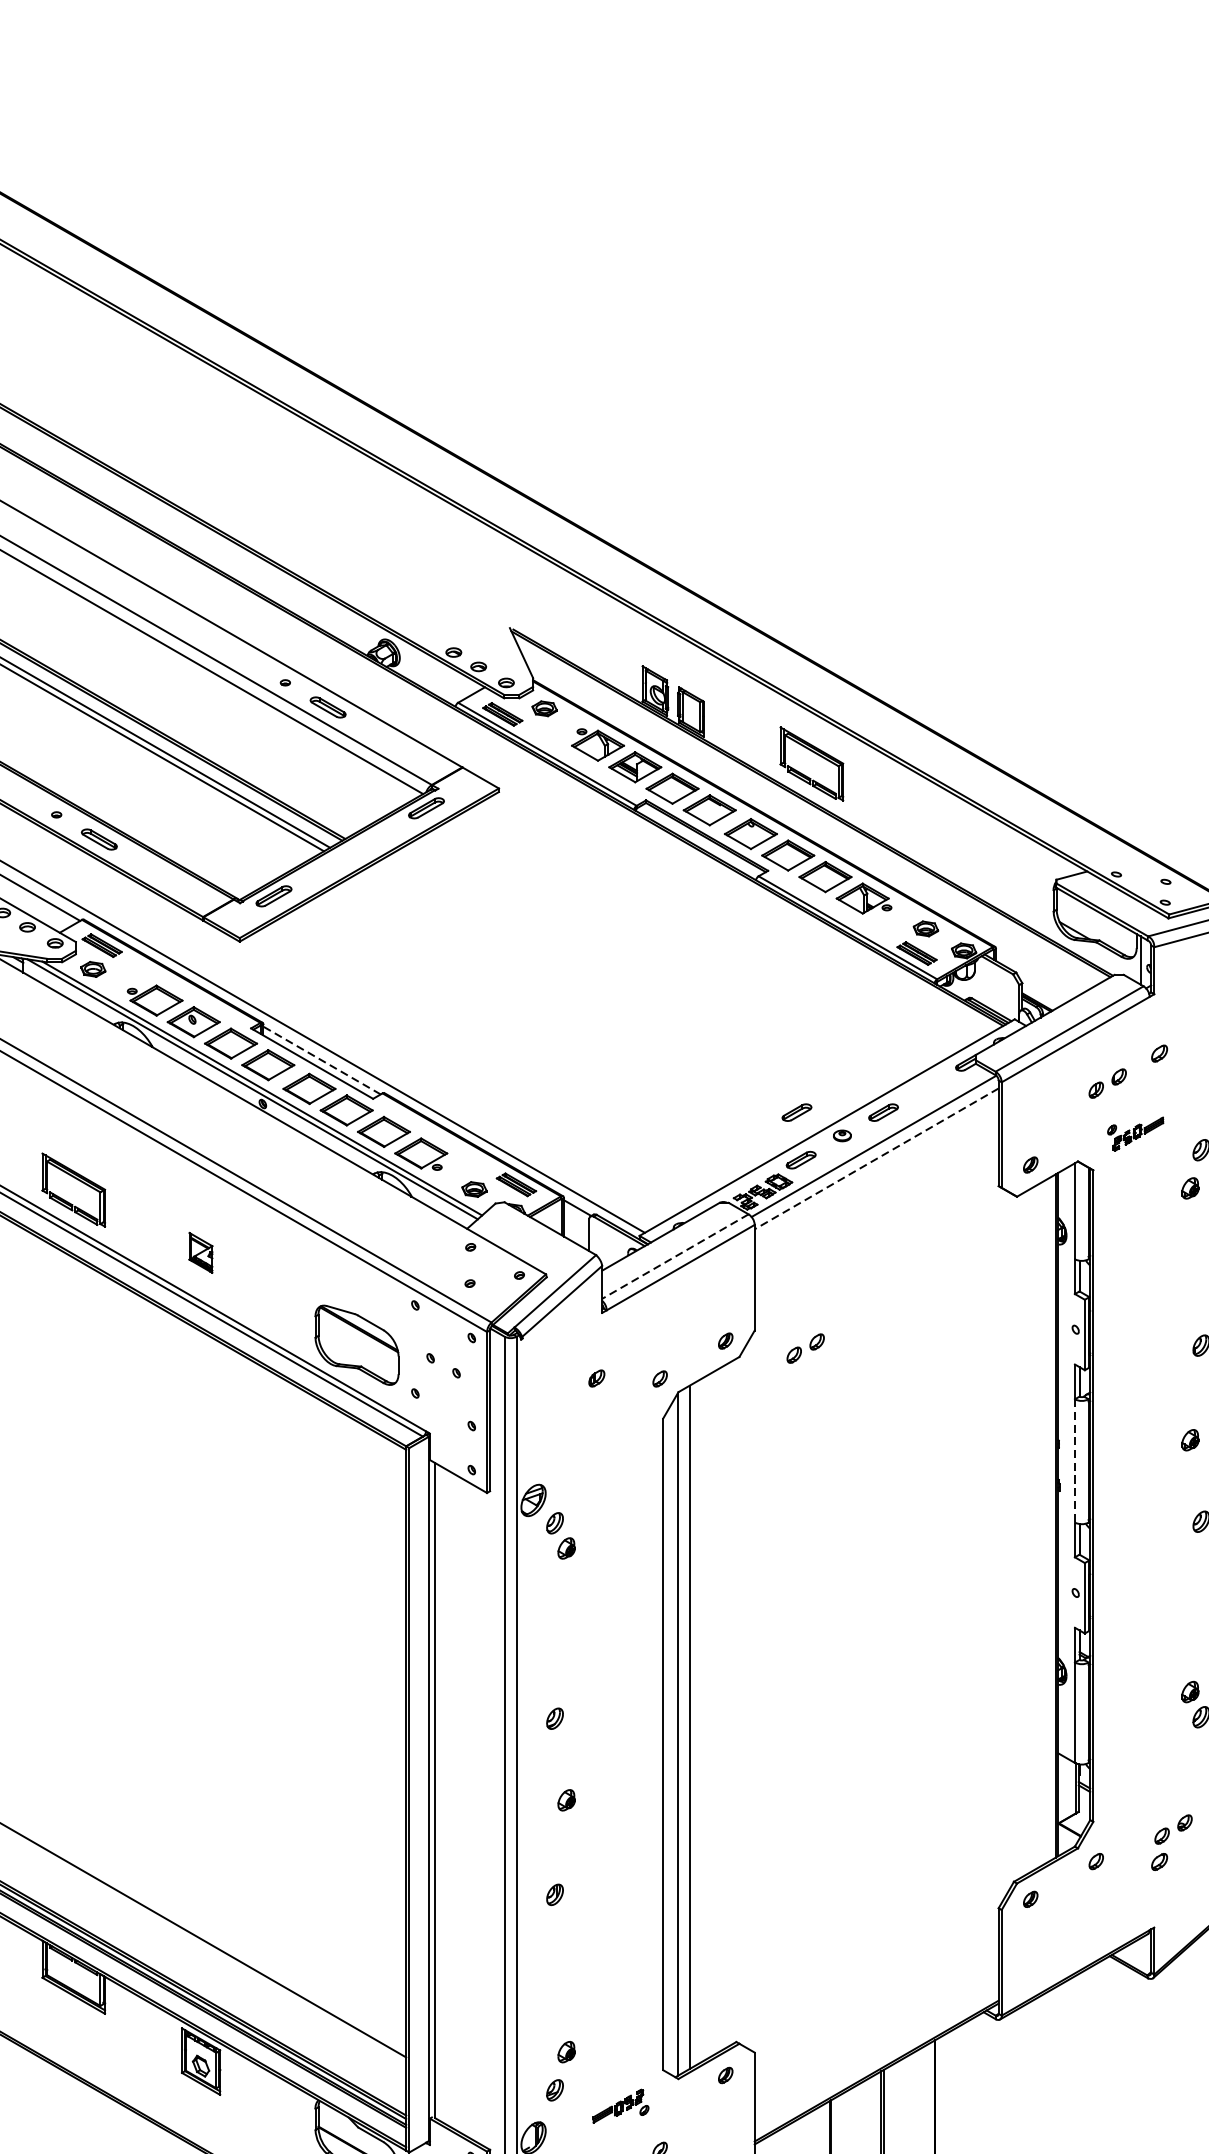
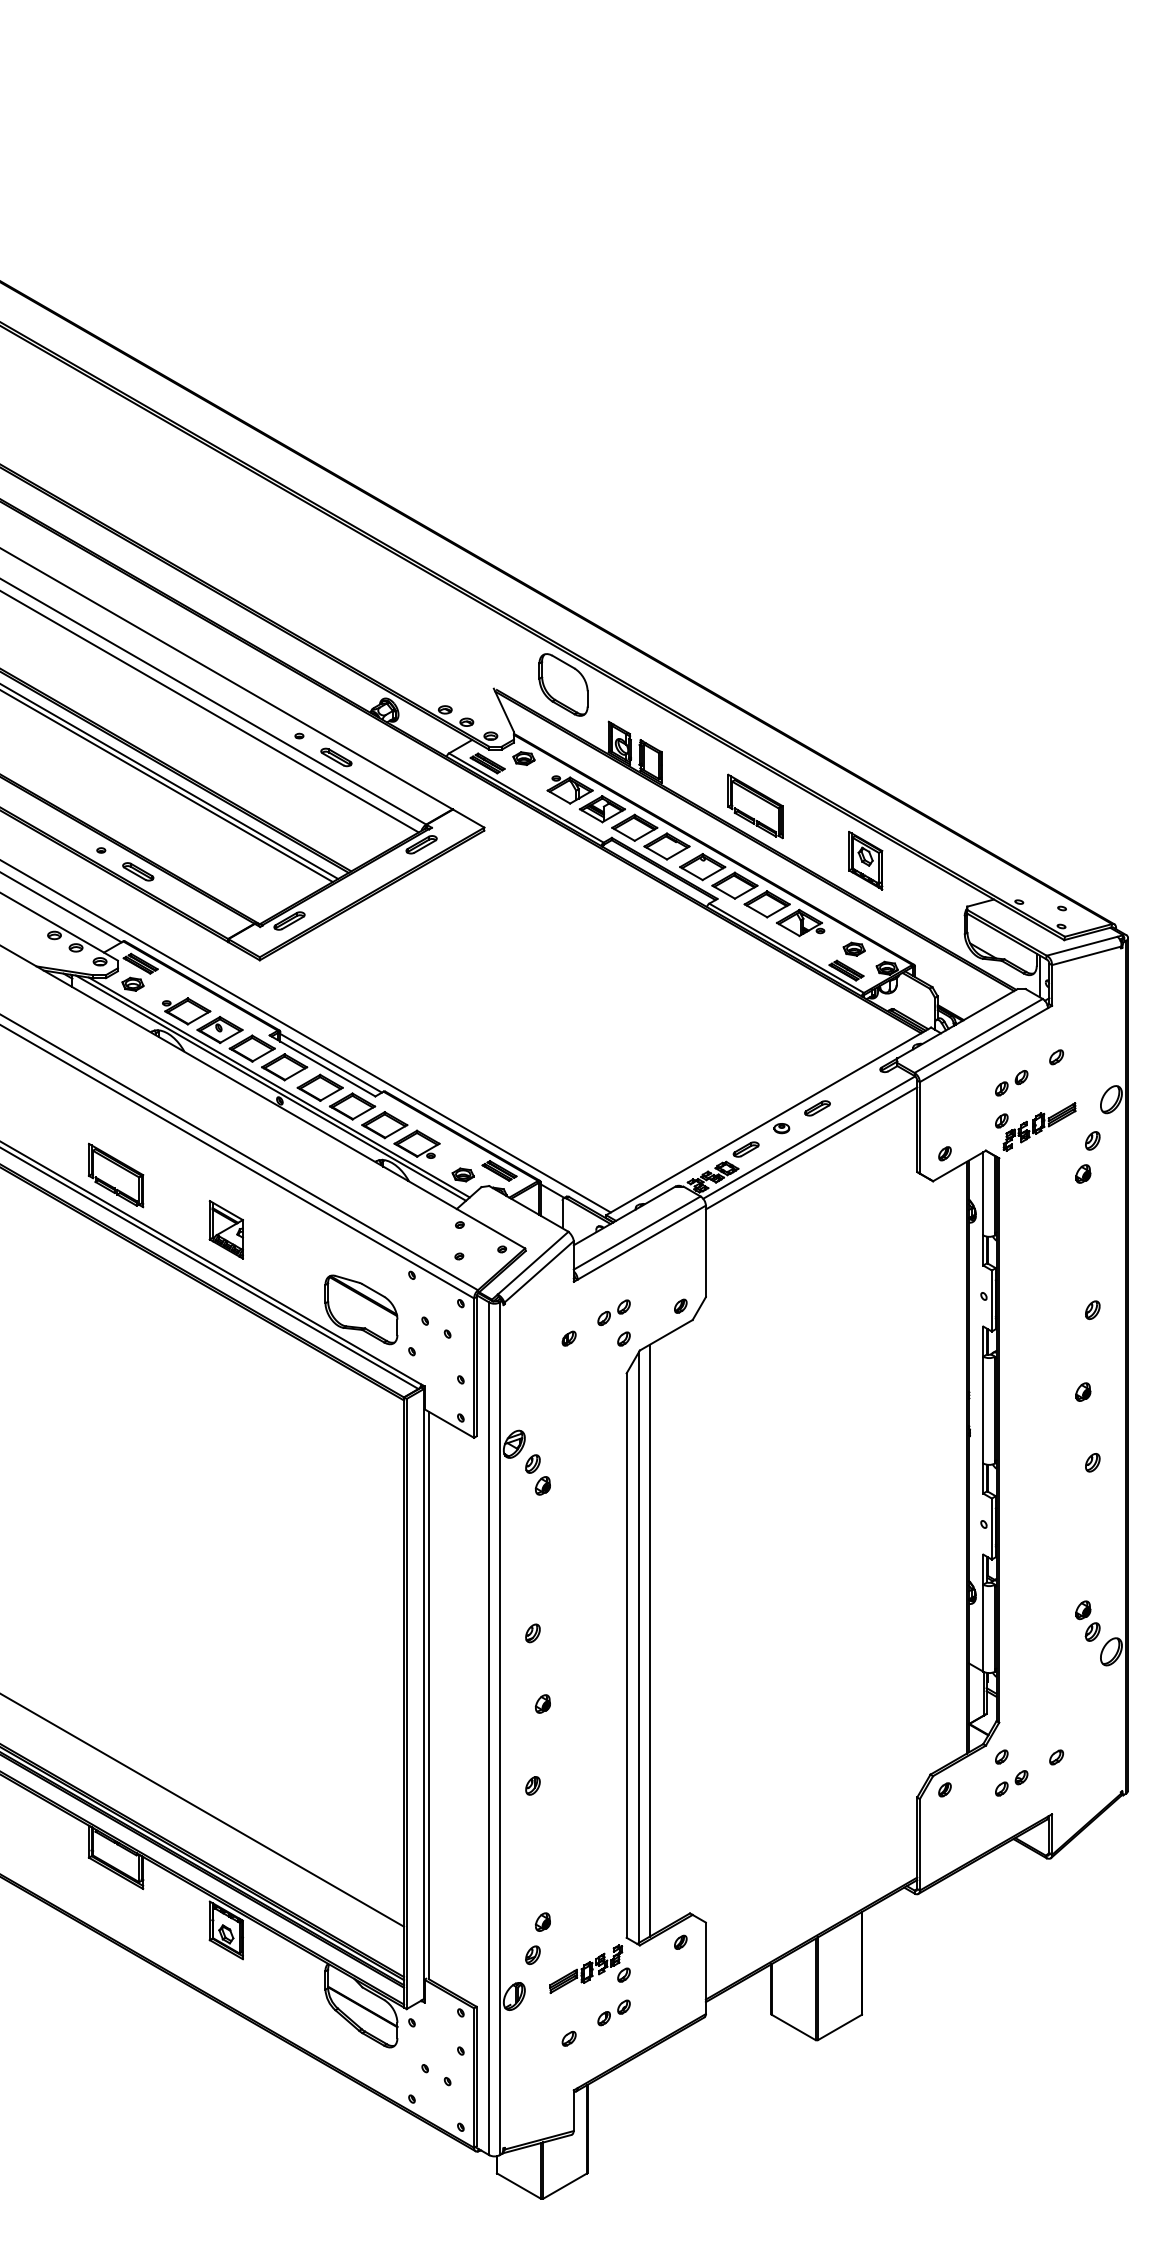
part: (590, 623) -> (563, 684), added
part: (938, 826) -> (865, 860), added
line: (322, 1060) -> (331, 1063), dashed -> solid
part: (796, 1112) -> (742, 1108), removed
part: (1135, 1133) -> (1035, 1126), size x1.67
line: (876, 1158) -> (811, 1148), dashed -> solid
part: (200, 1252) -> (225, 1229), size x1.67
line: (674, 1257) -> (636, 1233), dashed -> solid
part: (805, 1348) -> (613, 1312), moved
line: (1075, 1461) -> (983, 1410), dashed -> solid
part: (1173, 1829) -> (1011, 1783), moved
part: (620, 2105) -> (589, 1968), size x1.67

